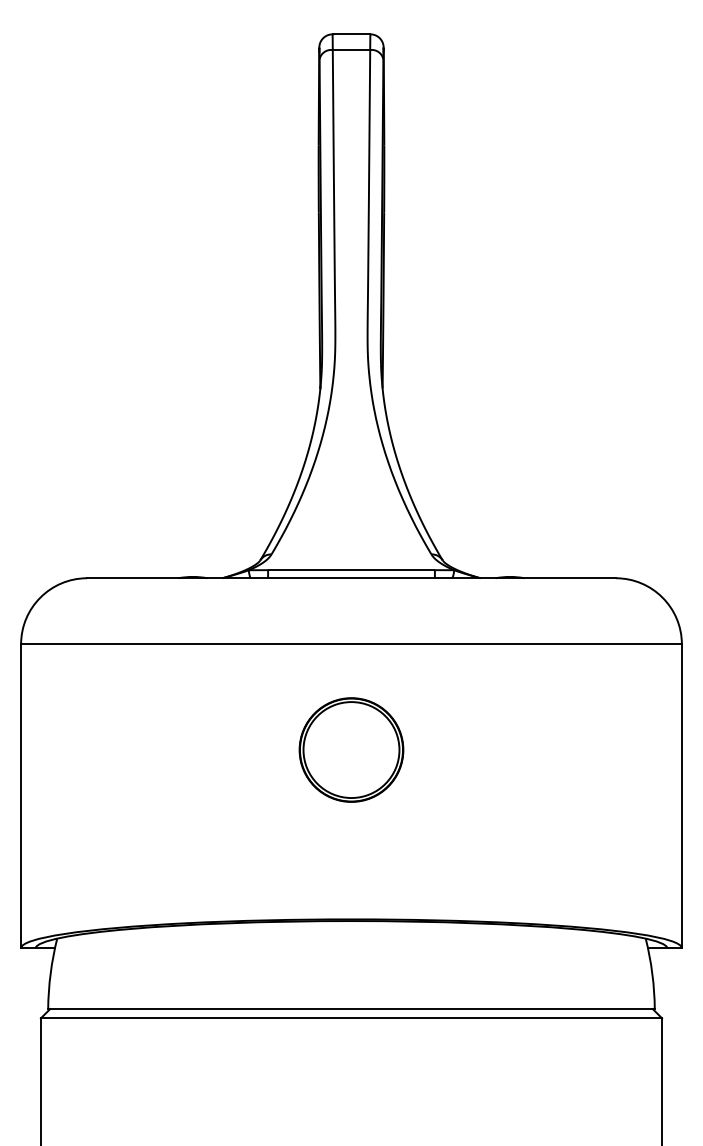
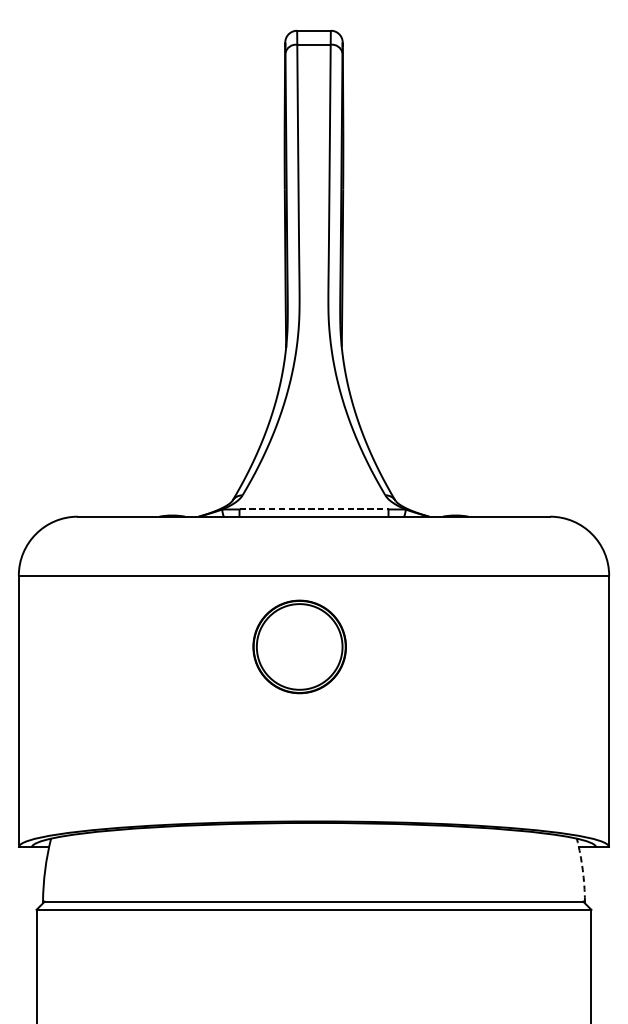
line: (352, 570) -> (314, 509), solid -> dashed
part: (351, 749) -> (299, 646), moved
arc: (652, 973) -> (582, 869), solid -> dashed

